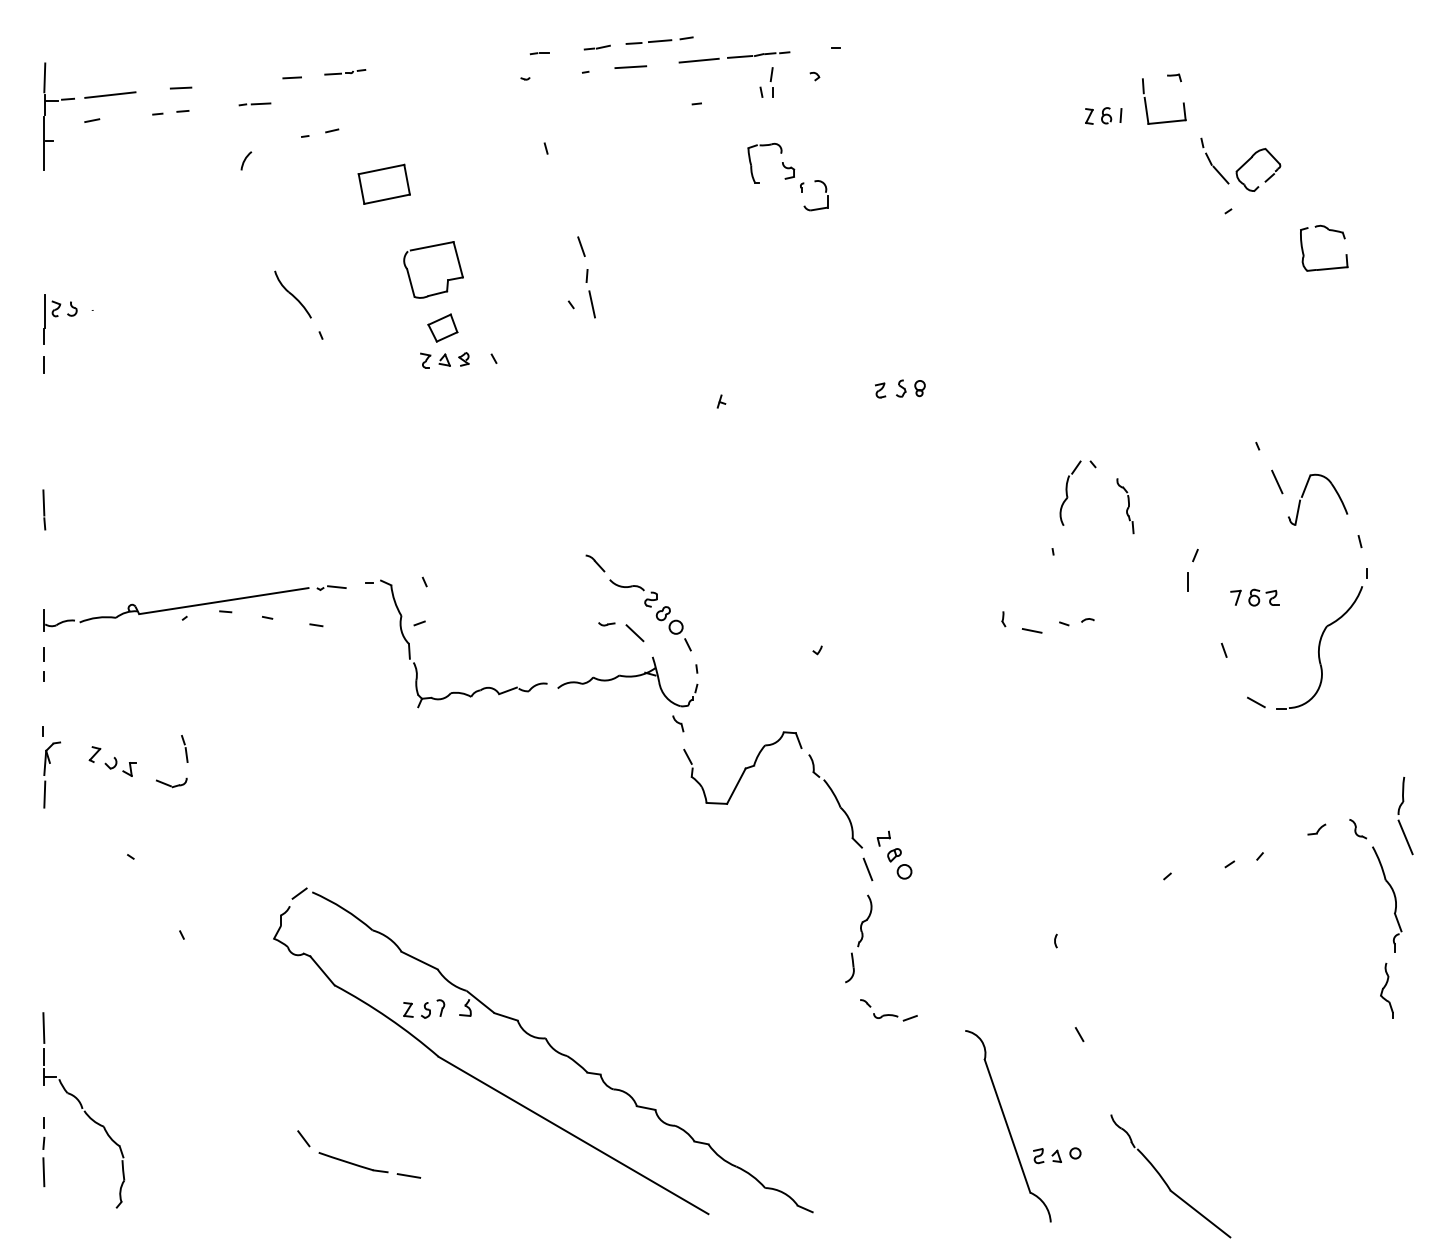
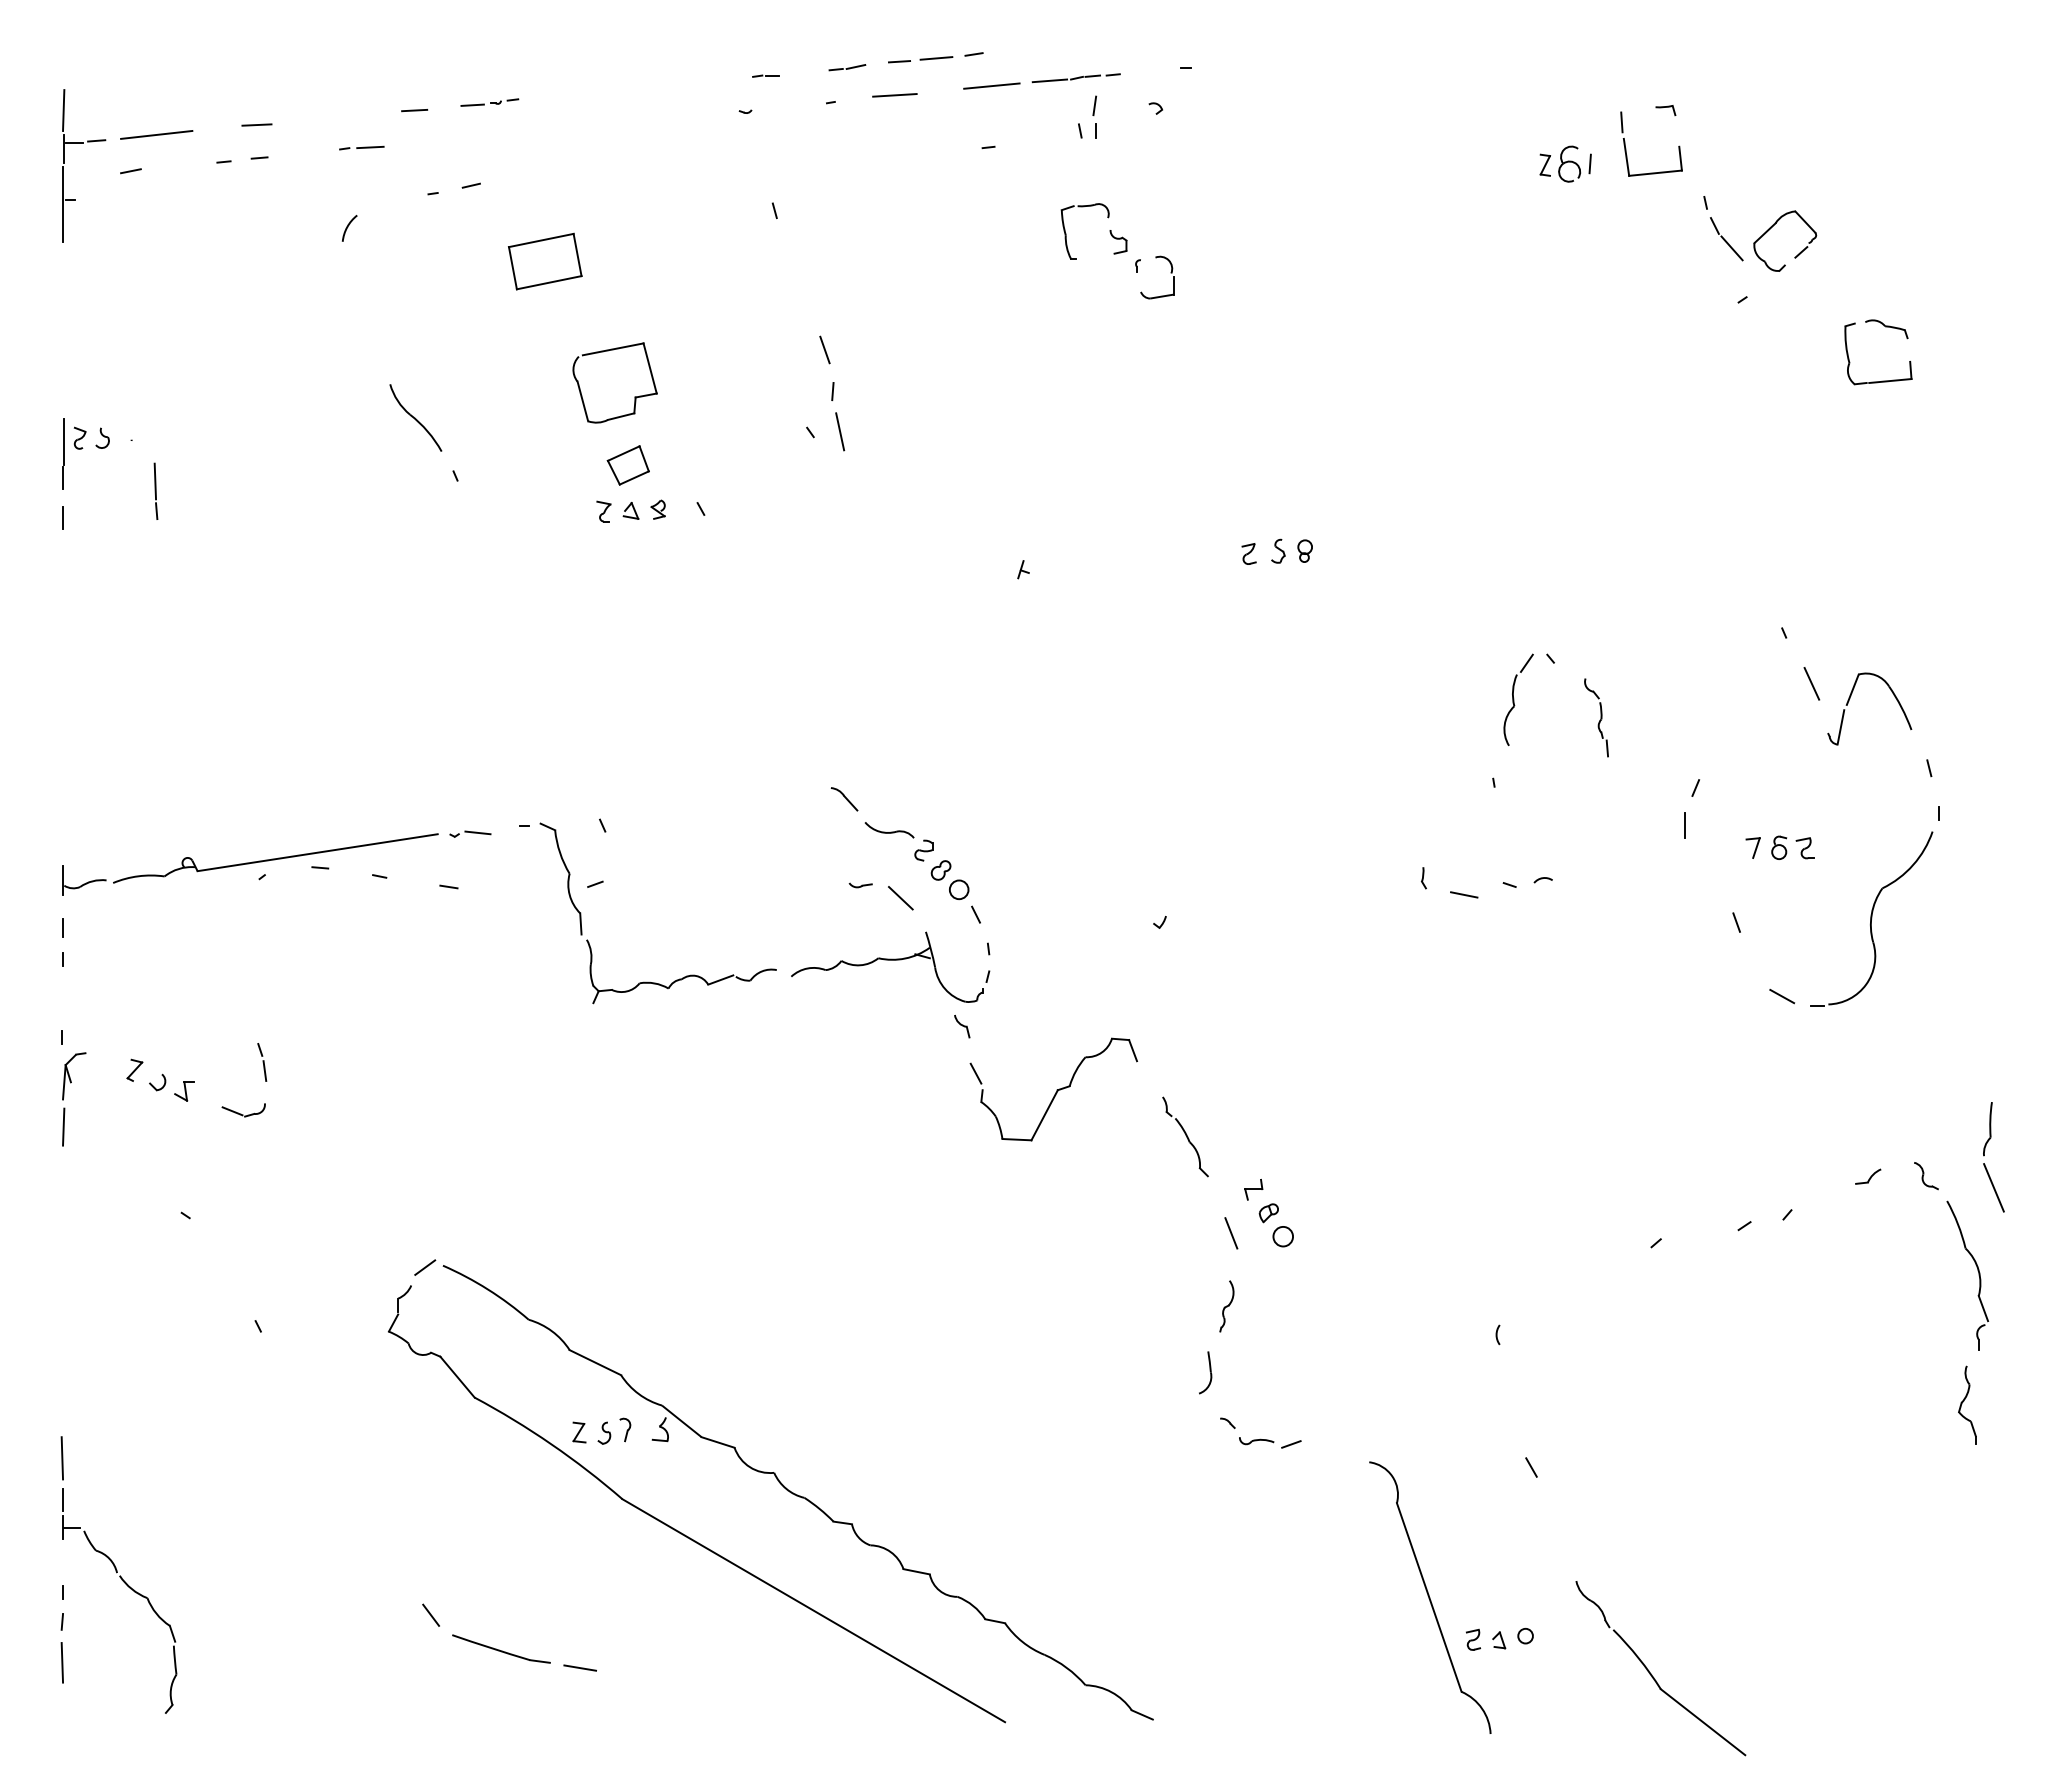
part: (1106, 115) -> (1569, 164), size x1.6
line: (43, 509) -> (155, 490), moved
part: (835, 801) -> (1185, 1136), size x0.6
part: (864, 921) -> (1226, 1306), size x0.7

